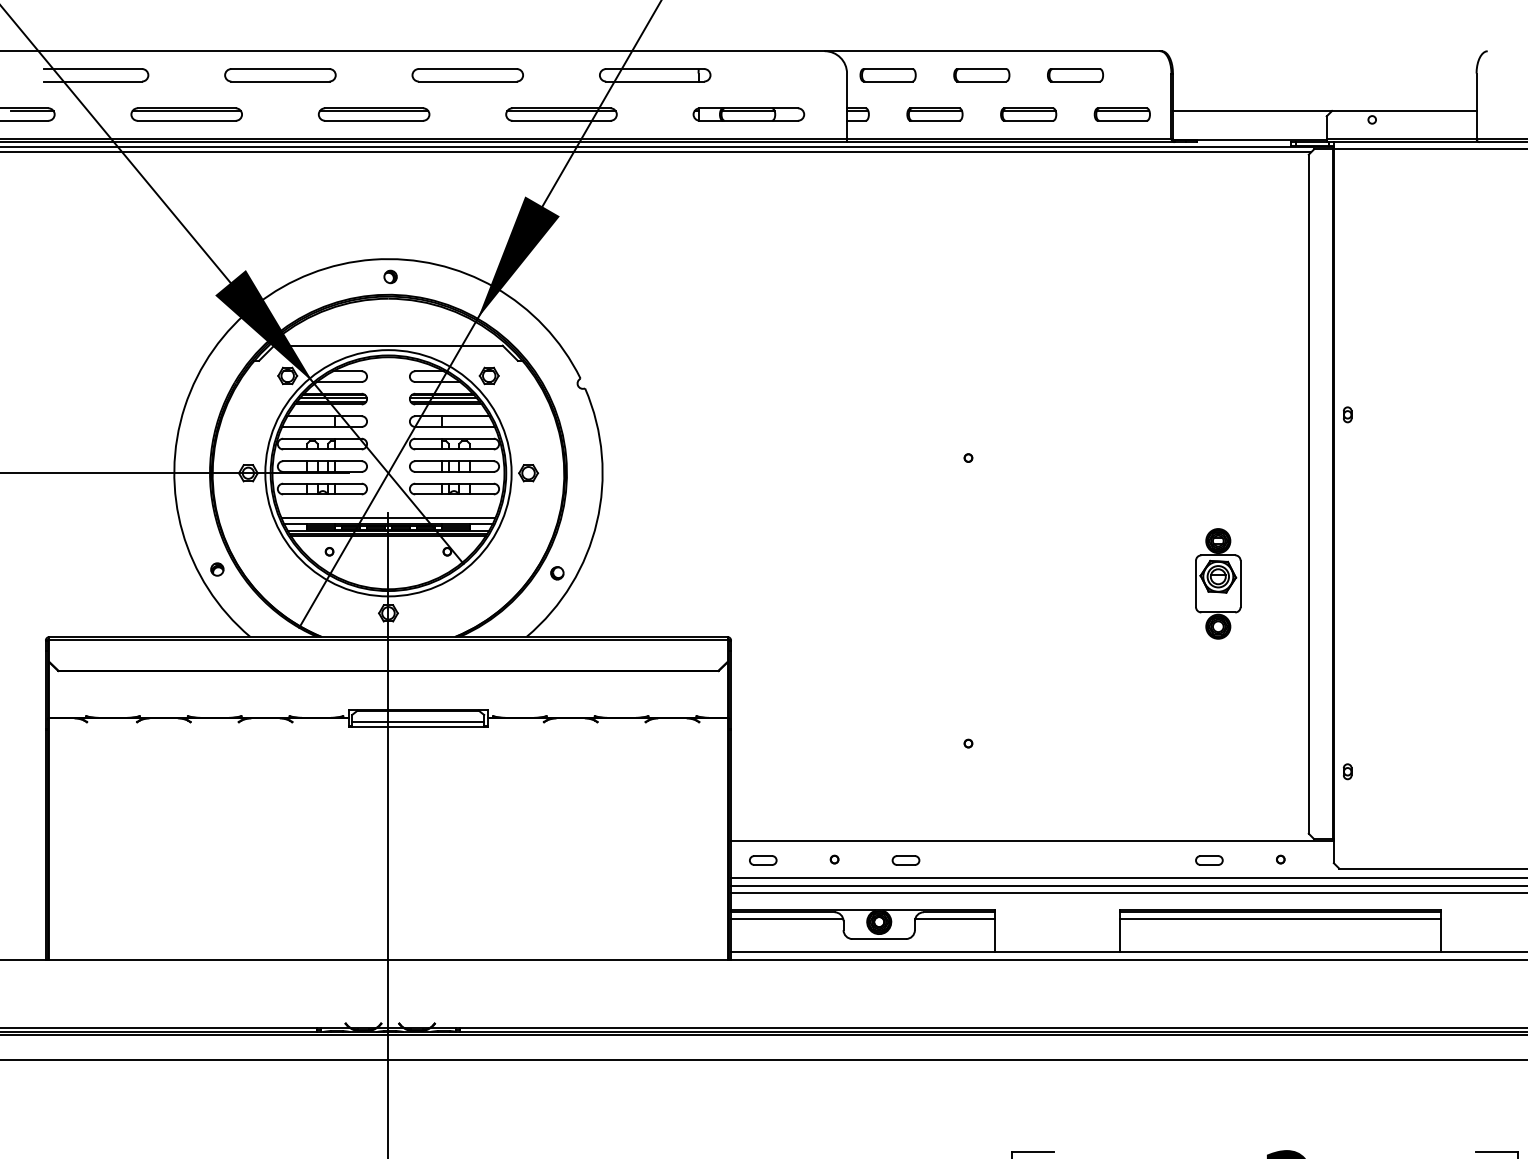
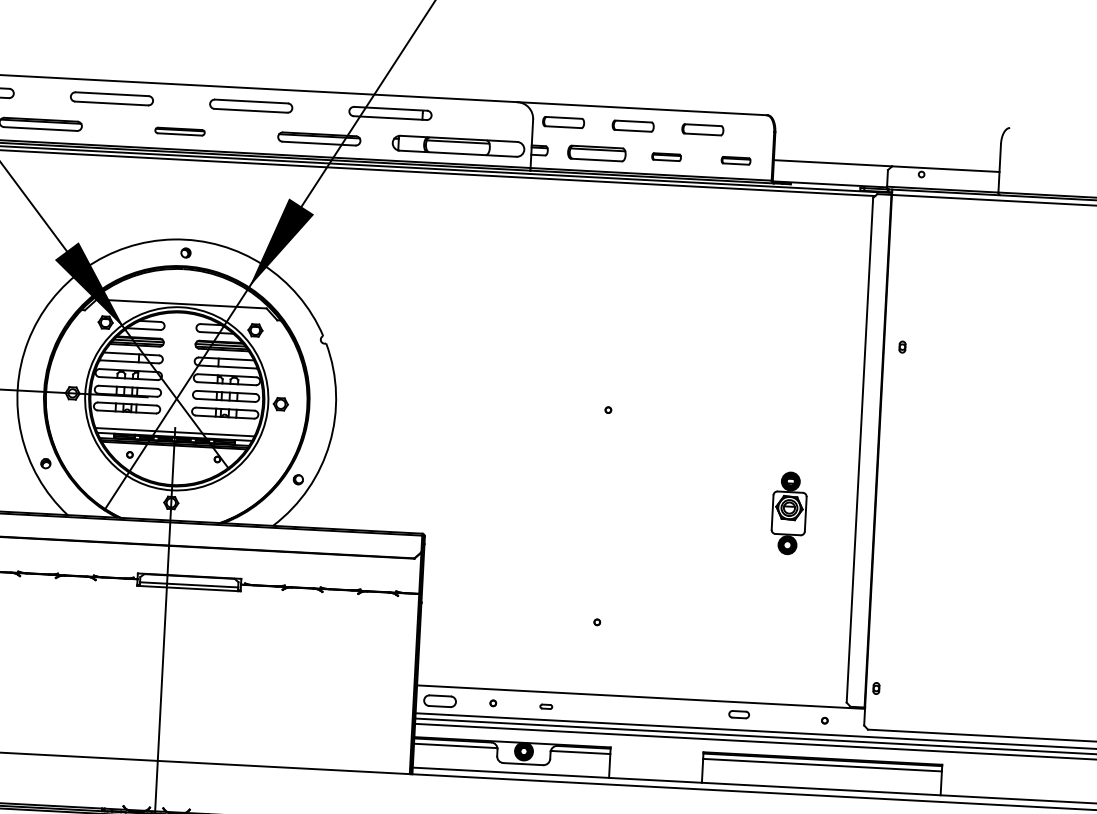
part: (373, 114) -> (179, 131), size x0.6
part: (748, 114) -> (458, 146), size x1.6
part: (934, 114) -> (596, 153), size x1.4
part: (1028, 114) -> (666, 157), size x0.7
part: (1121, 114) -> (735, 160), size x0.7
part: (1347, 414) -> (902, 346), moved
part: (1347, 771) -> (876, 688), moved
part: (763, 860) -> (440, 701), size x1.6
part: (905, 860) -> (545, 706), size x0.6
part: (1209, 860) -> (739, 714), moved

